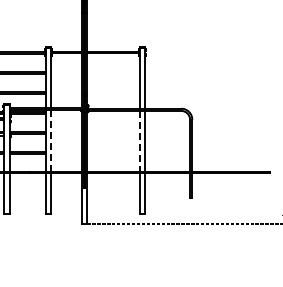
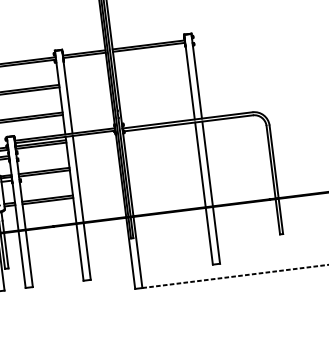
line: (51, 141) -> (78, 180), dashed -> solid
line: (139, 141) -> (200, 164), dashed -> solid

